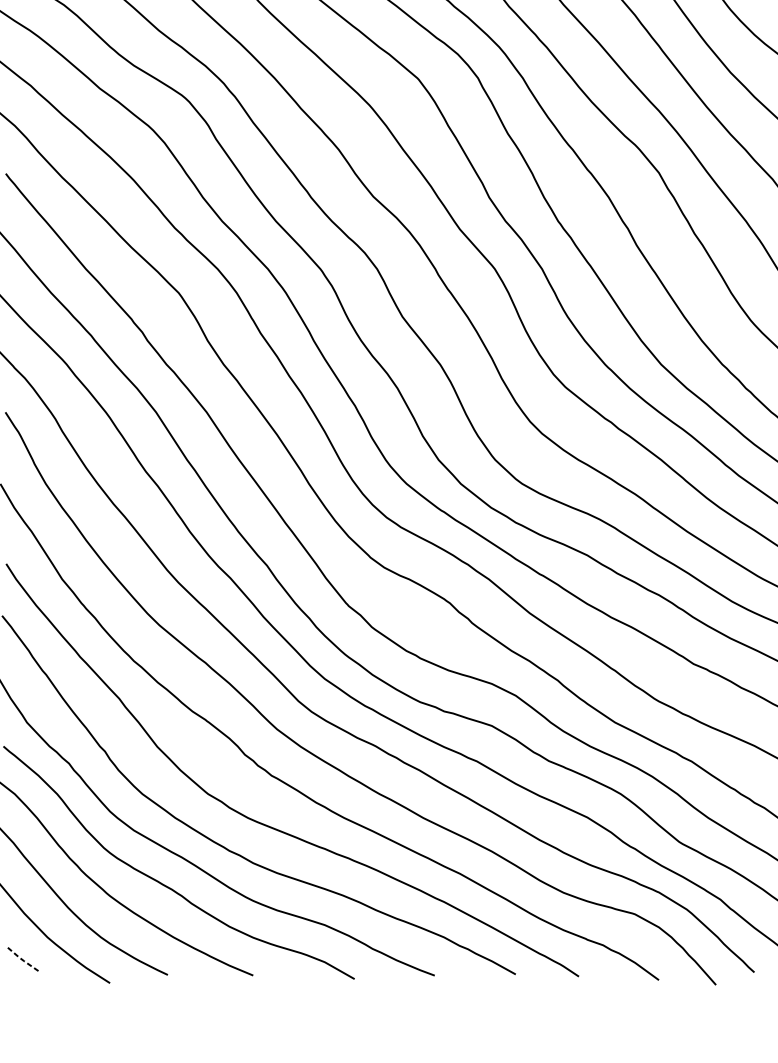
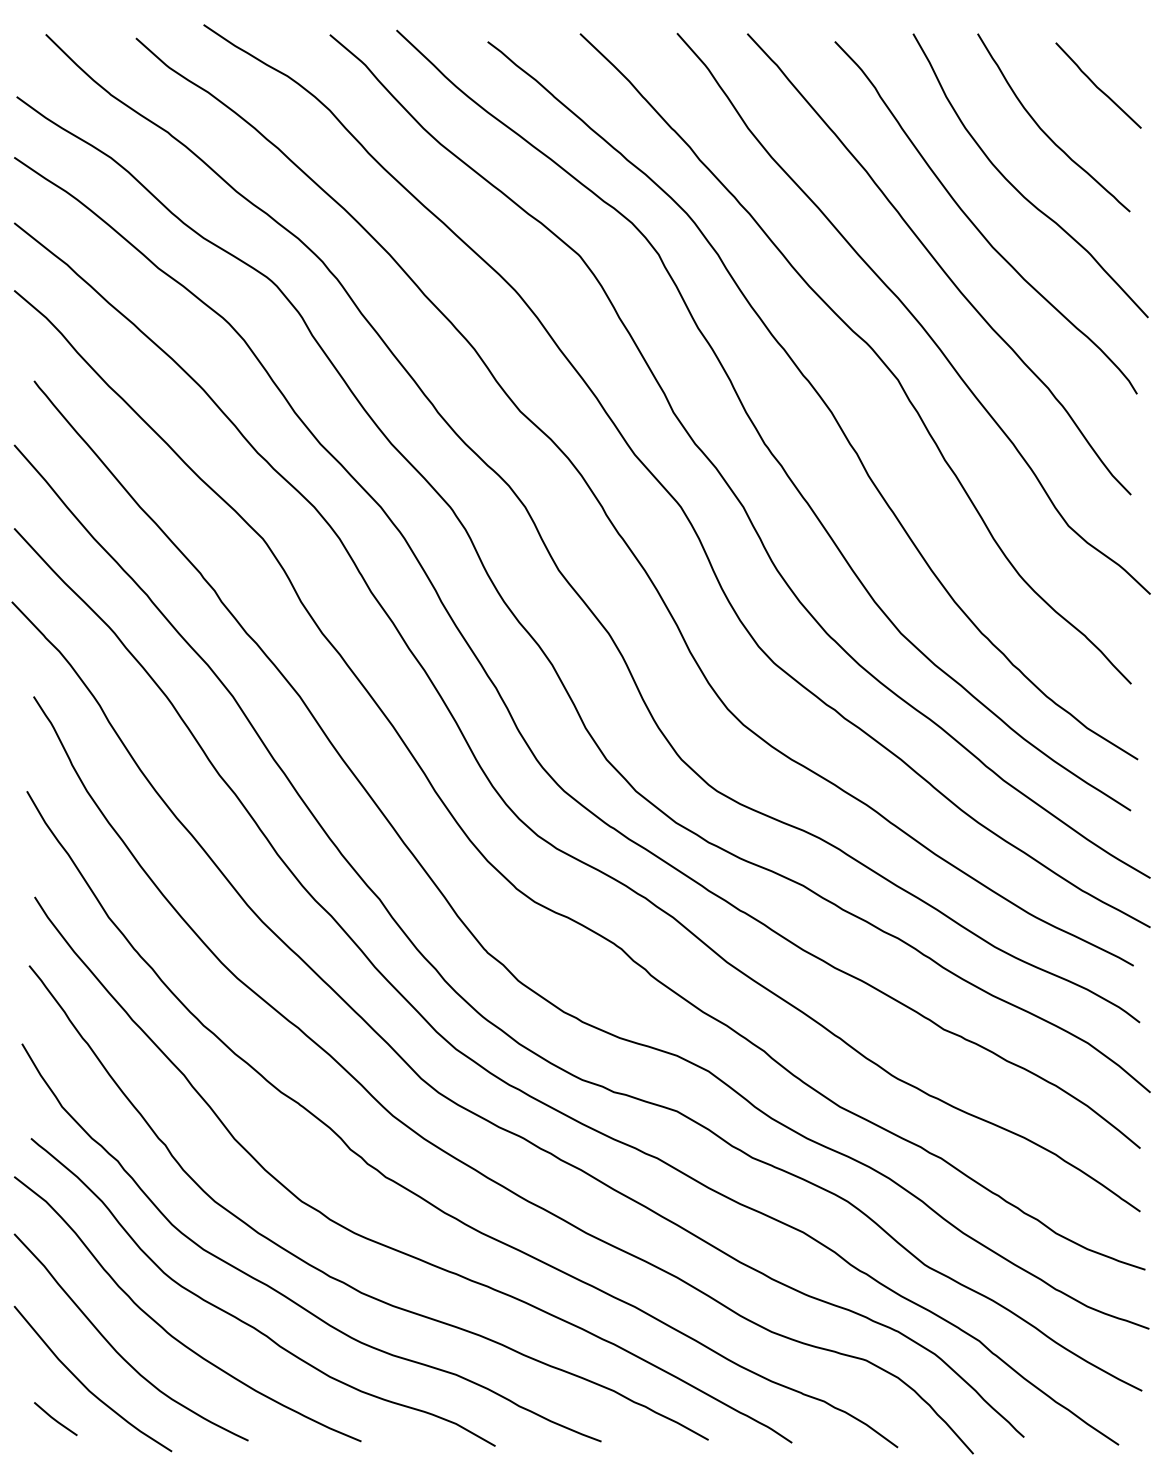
line: (21, 958) -> (54, 1419), dashed -> solid

